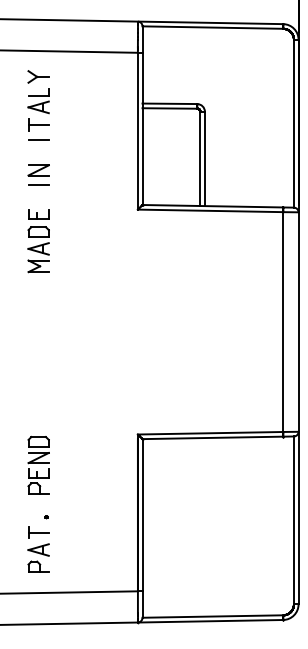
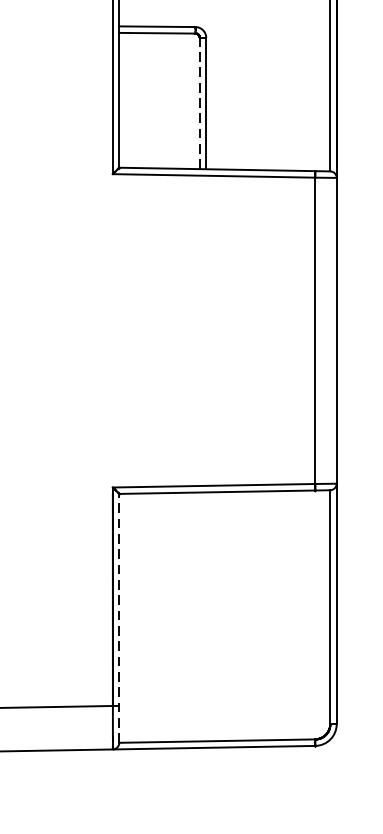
line: (200, 158) -> (200, 102), solid -> dashed
line: (142, 527) -> (119, 617), solid -> dashed

